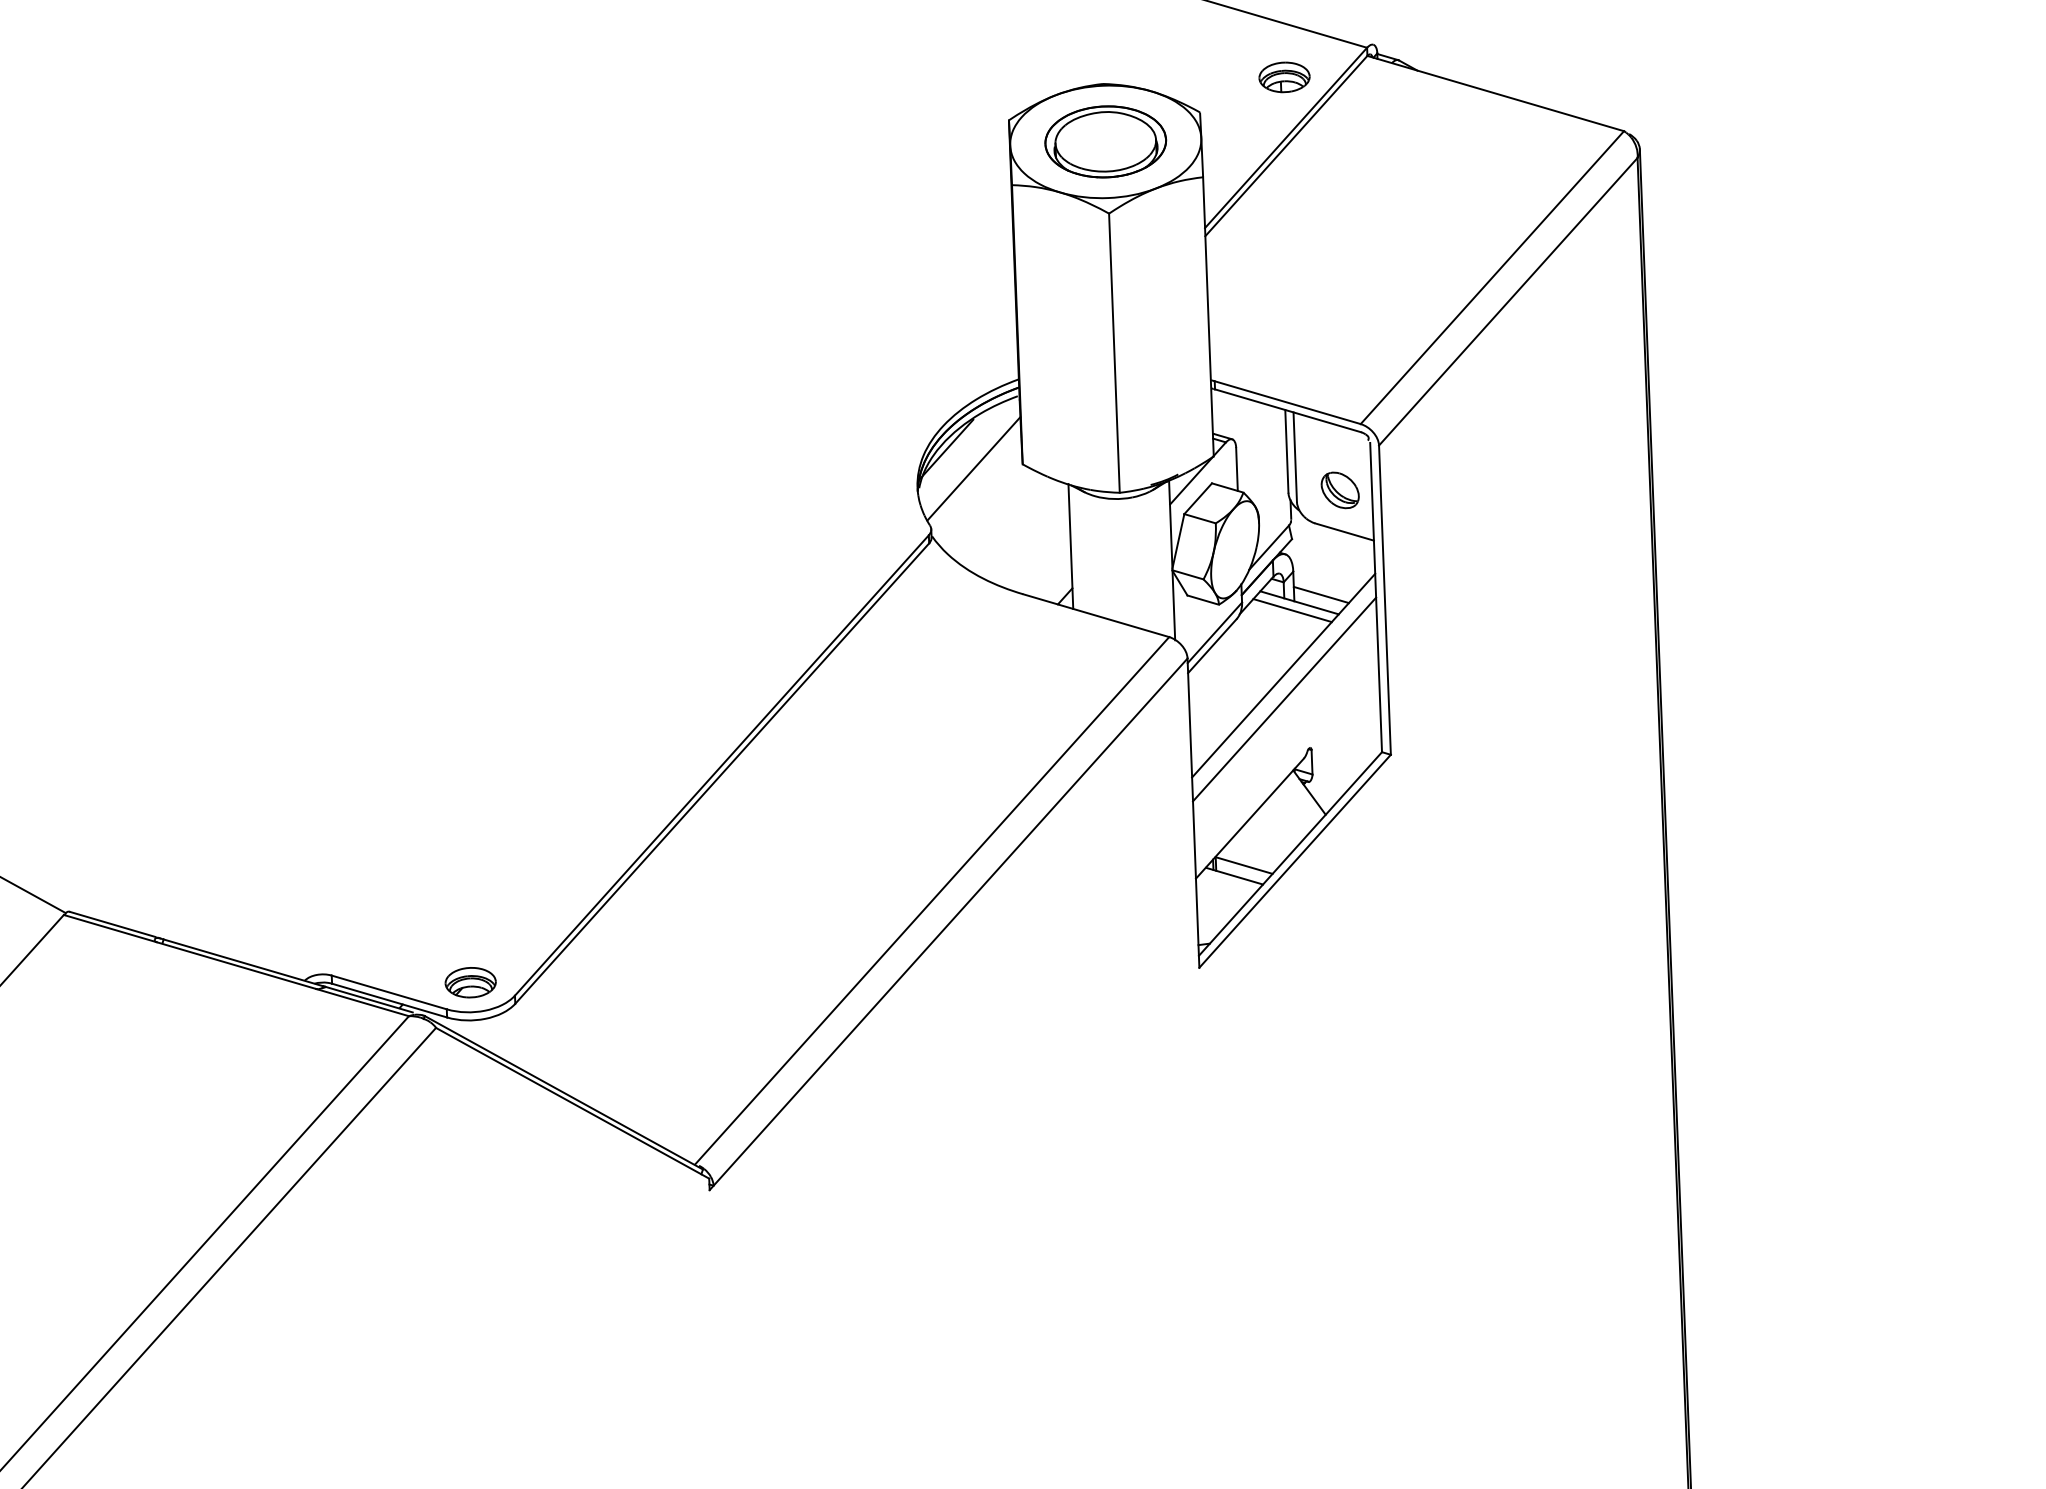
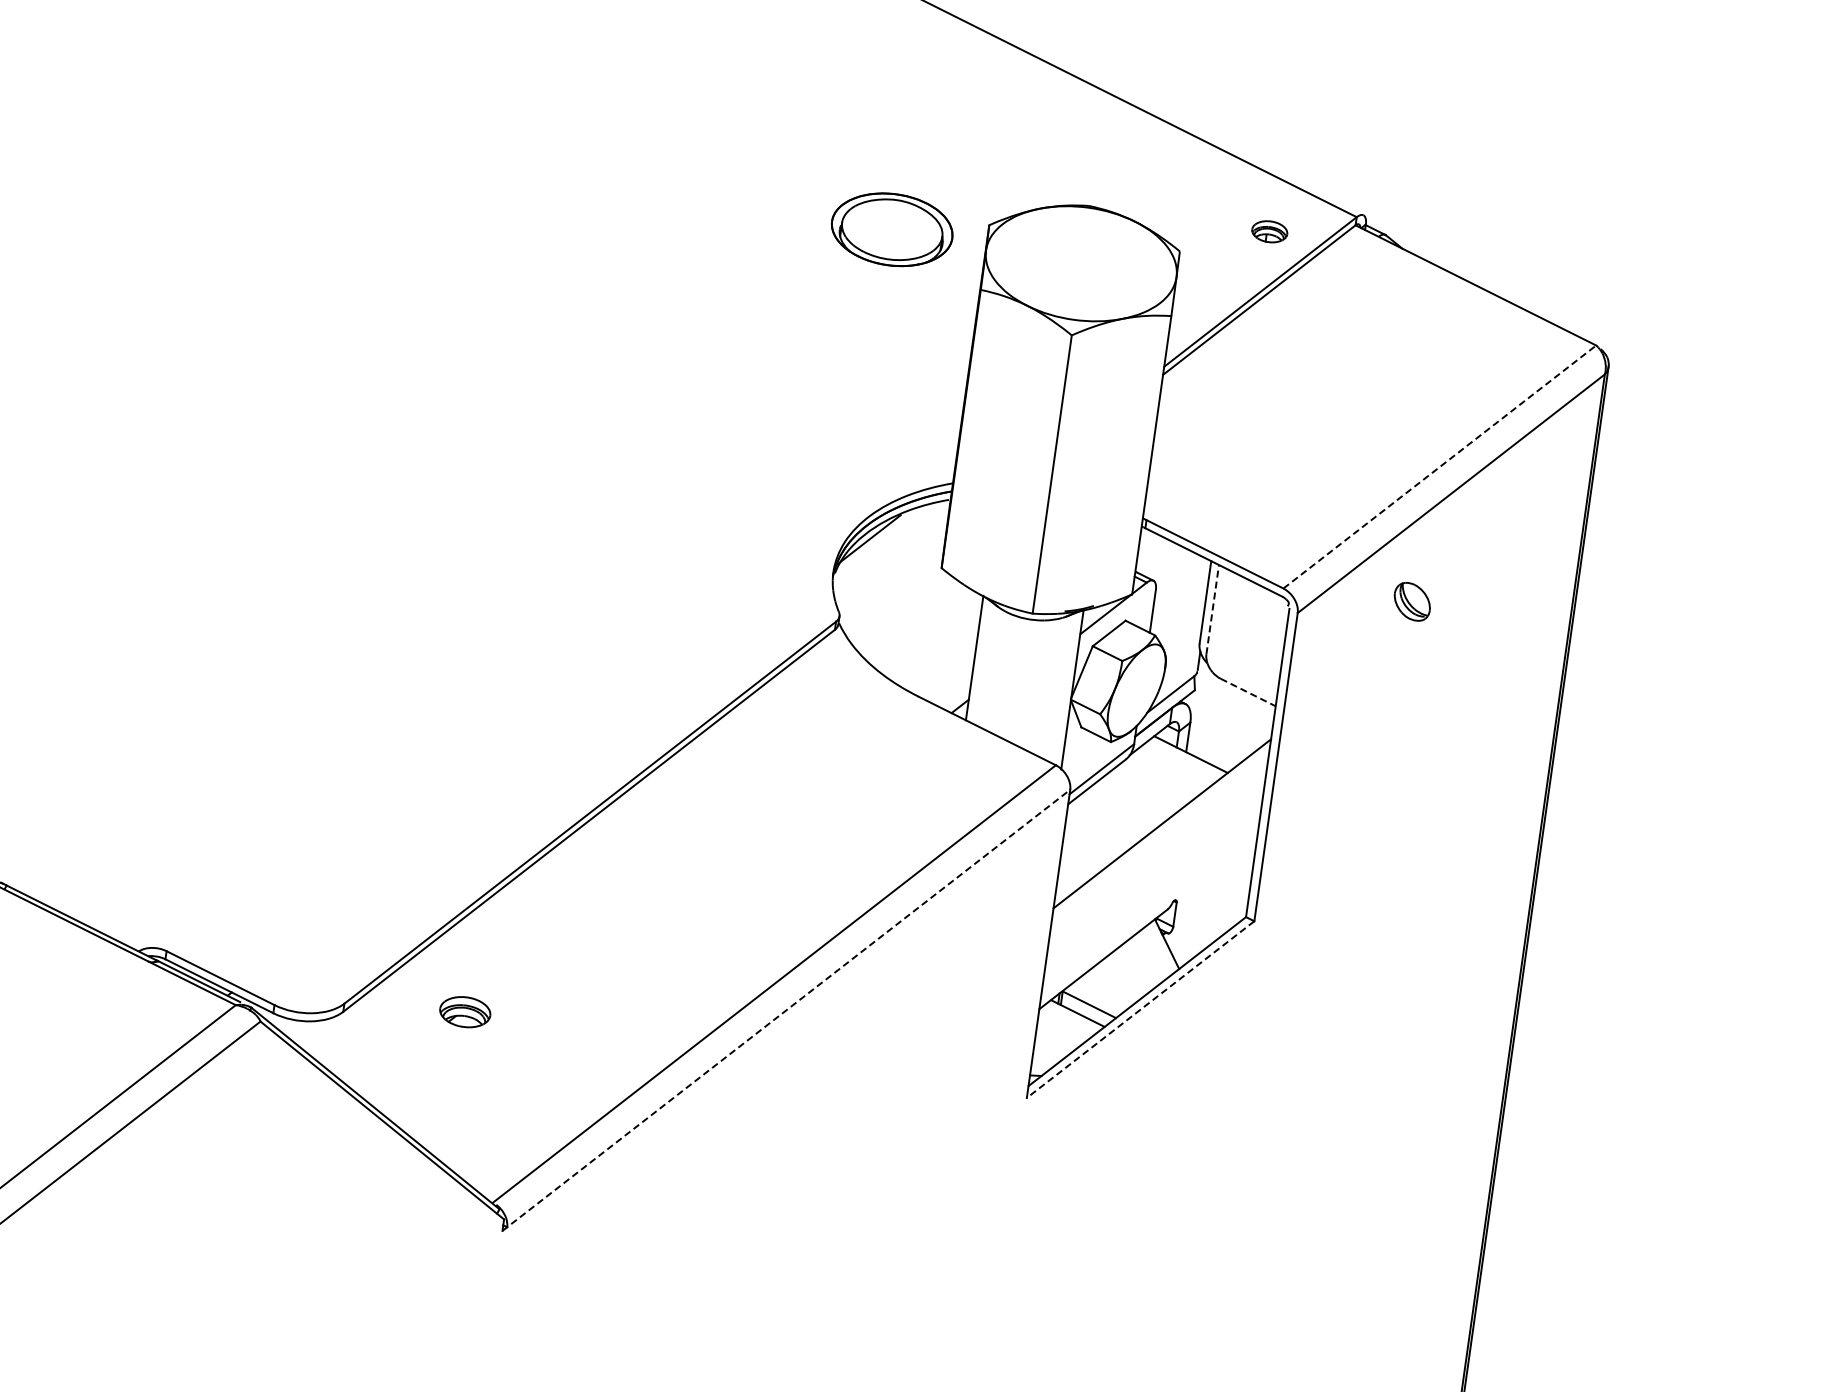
part: (1284, 77) -> (1269, 231), size x0.7
part: (1105, 141) -> (892, 229), moved
line: (1492, 277) -> (1439, 466), solid -> dashed
line: (1295, 457) -> (1212, 609), solid -> dashed
line: (973, 468) -> (892, 563), removed
part: (1339, 490) -> (1411, 601), moved
line: (1344, 532) -> (1248, 692), solid -> dashed
line: (1320, 594) -> (1213, 750), removed
line: (1292, 610) -> (1182, 760), removed
line: (1284, 699) -> (1158, 847), removed
line: (1294, 861) -> (1139, 1009), solid -> dashed
line: (948, 923) -> (786, 1009), solid -> dashed
part: (470, 982) -> (465, 1011), moved

